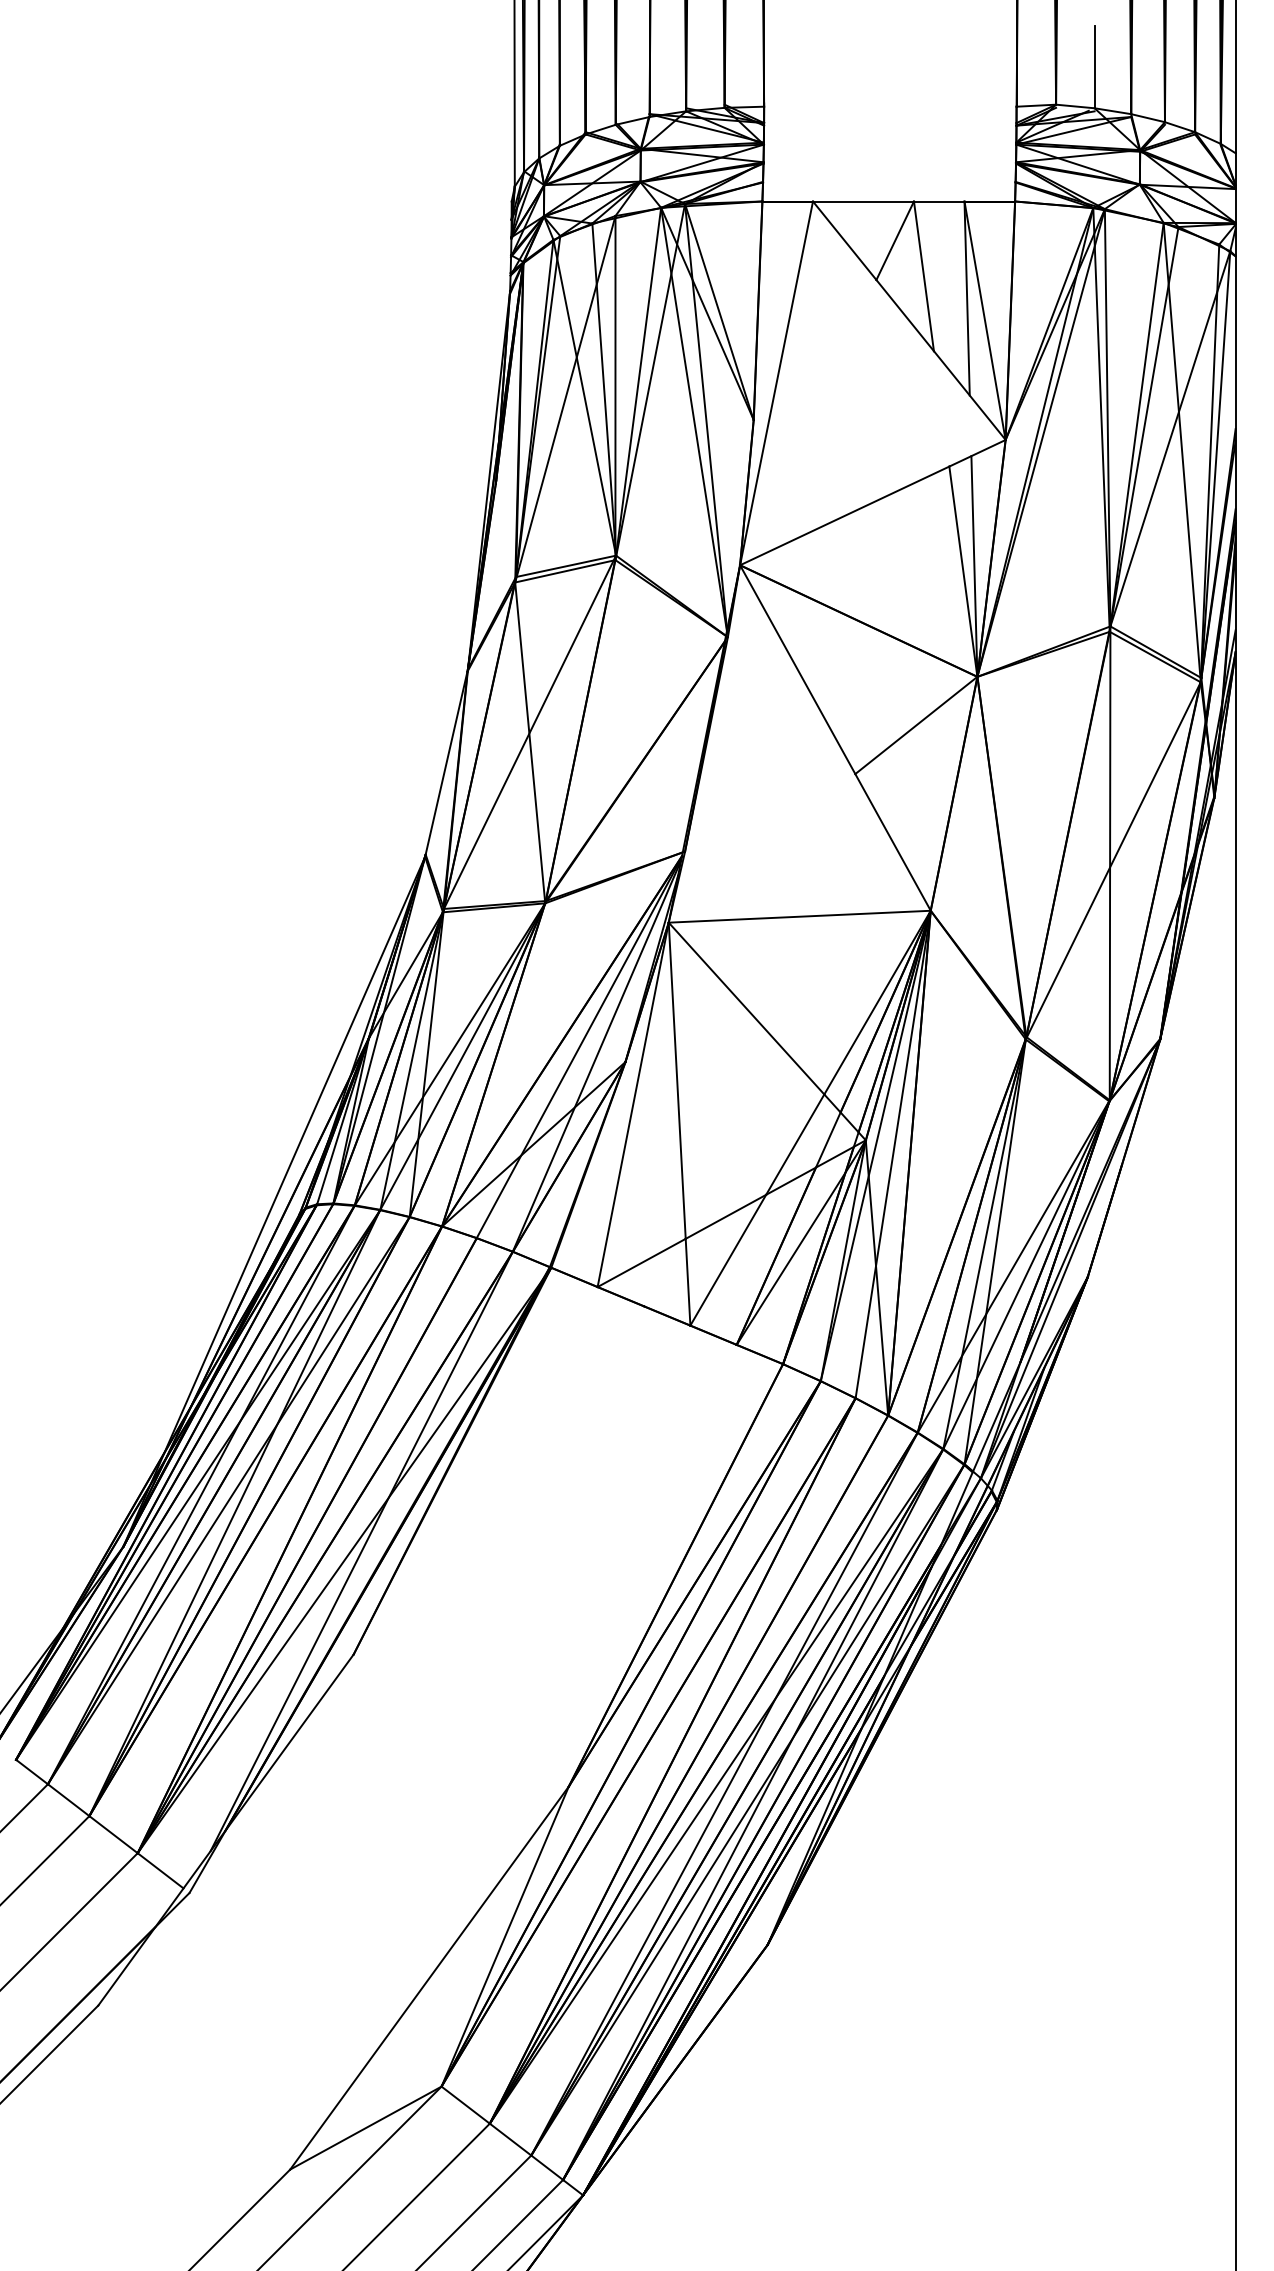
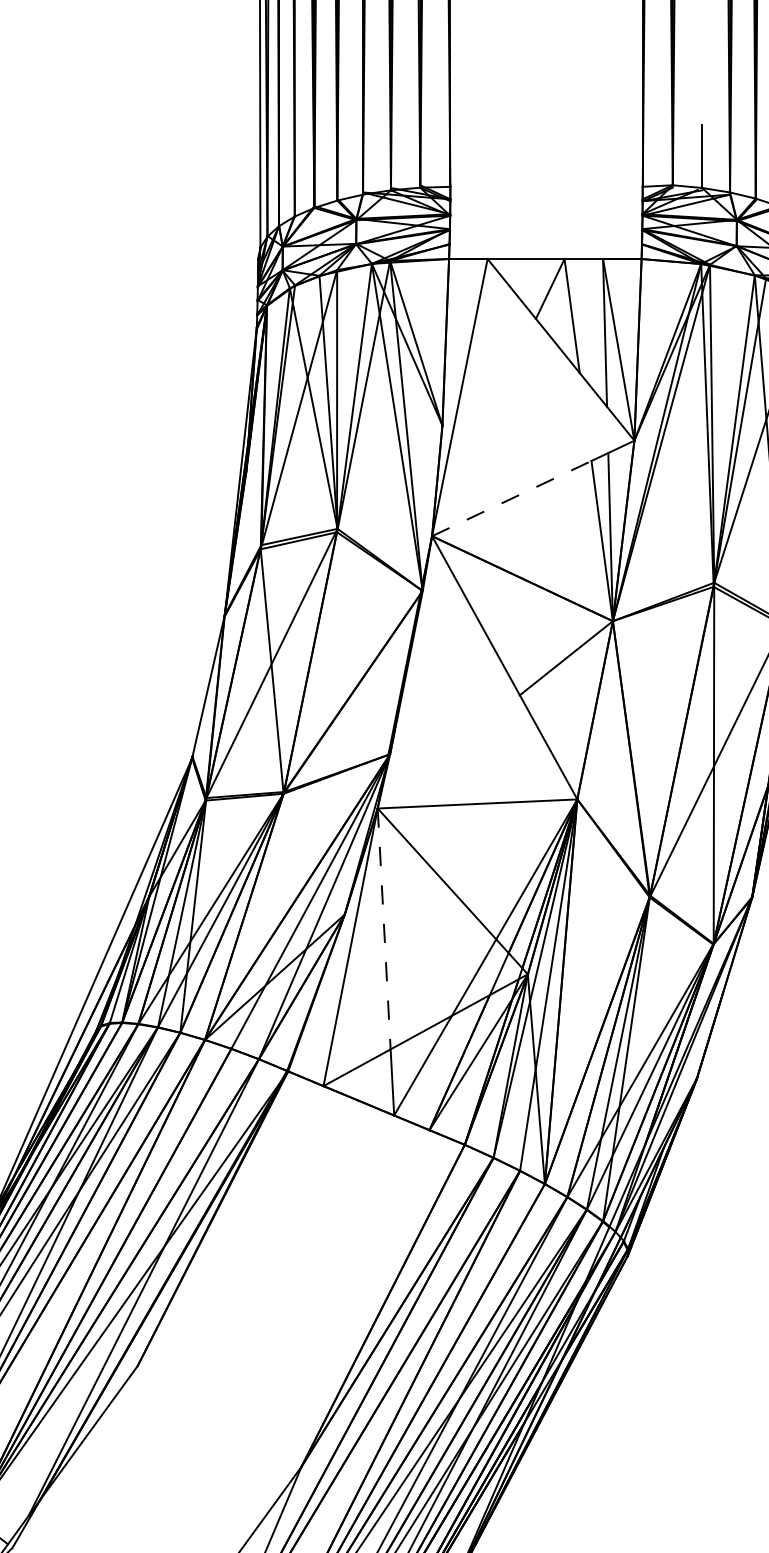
line: (844, 515) -> (511, 498), solid -> dashed
line: (677, 1081) -> (384, 929), solid -> dashed

